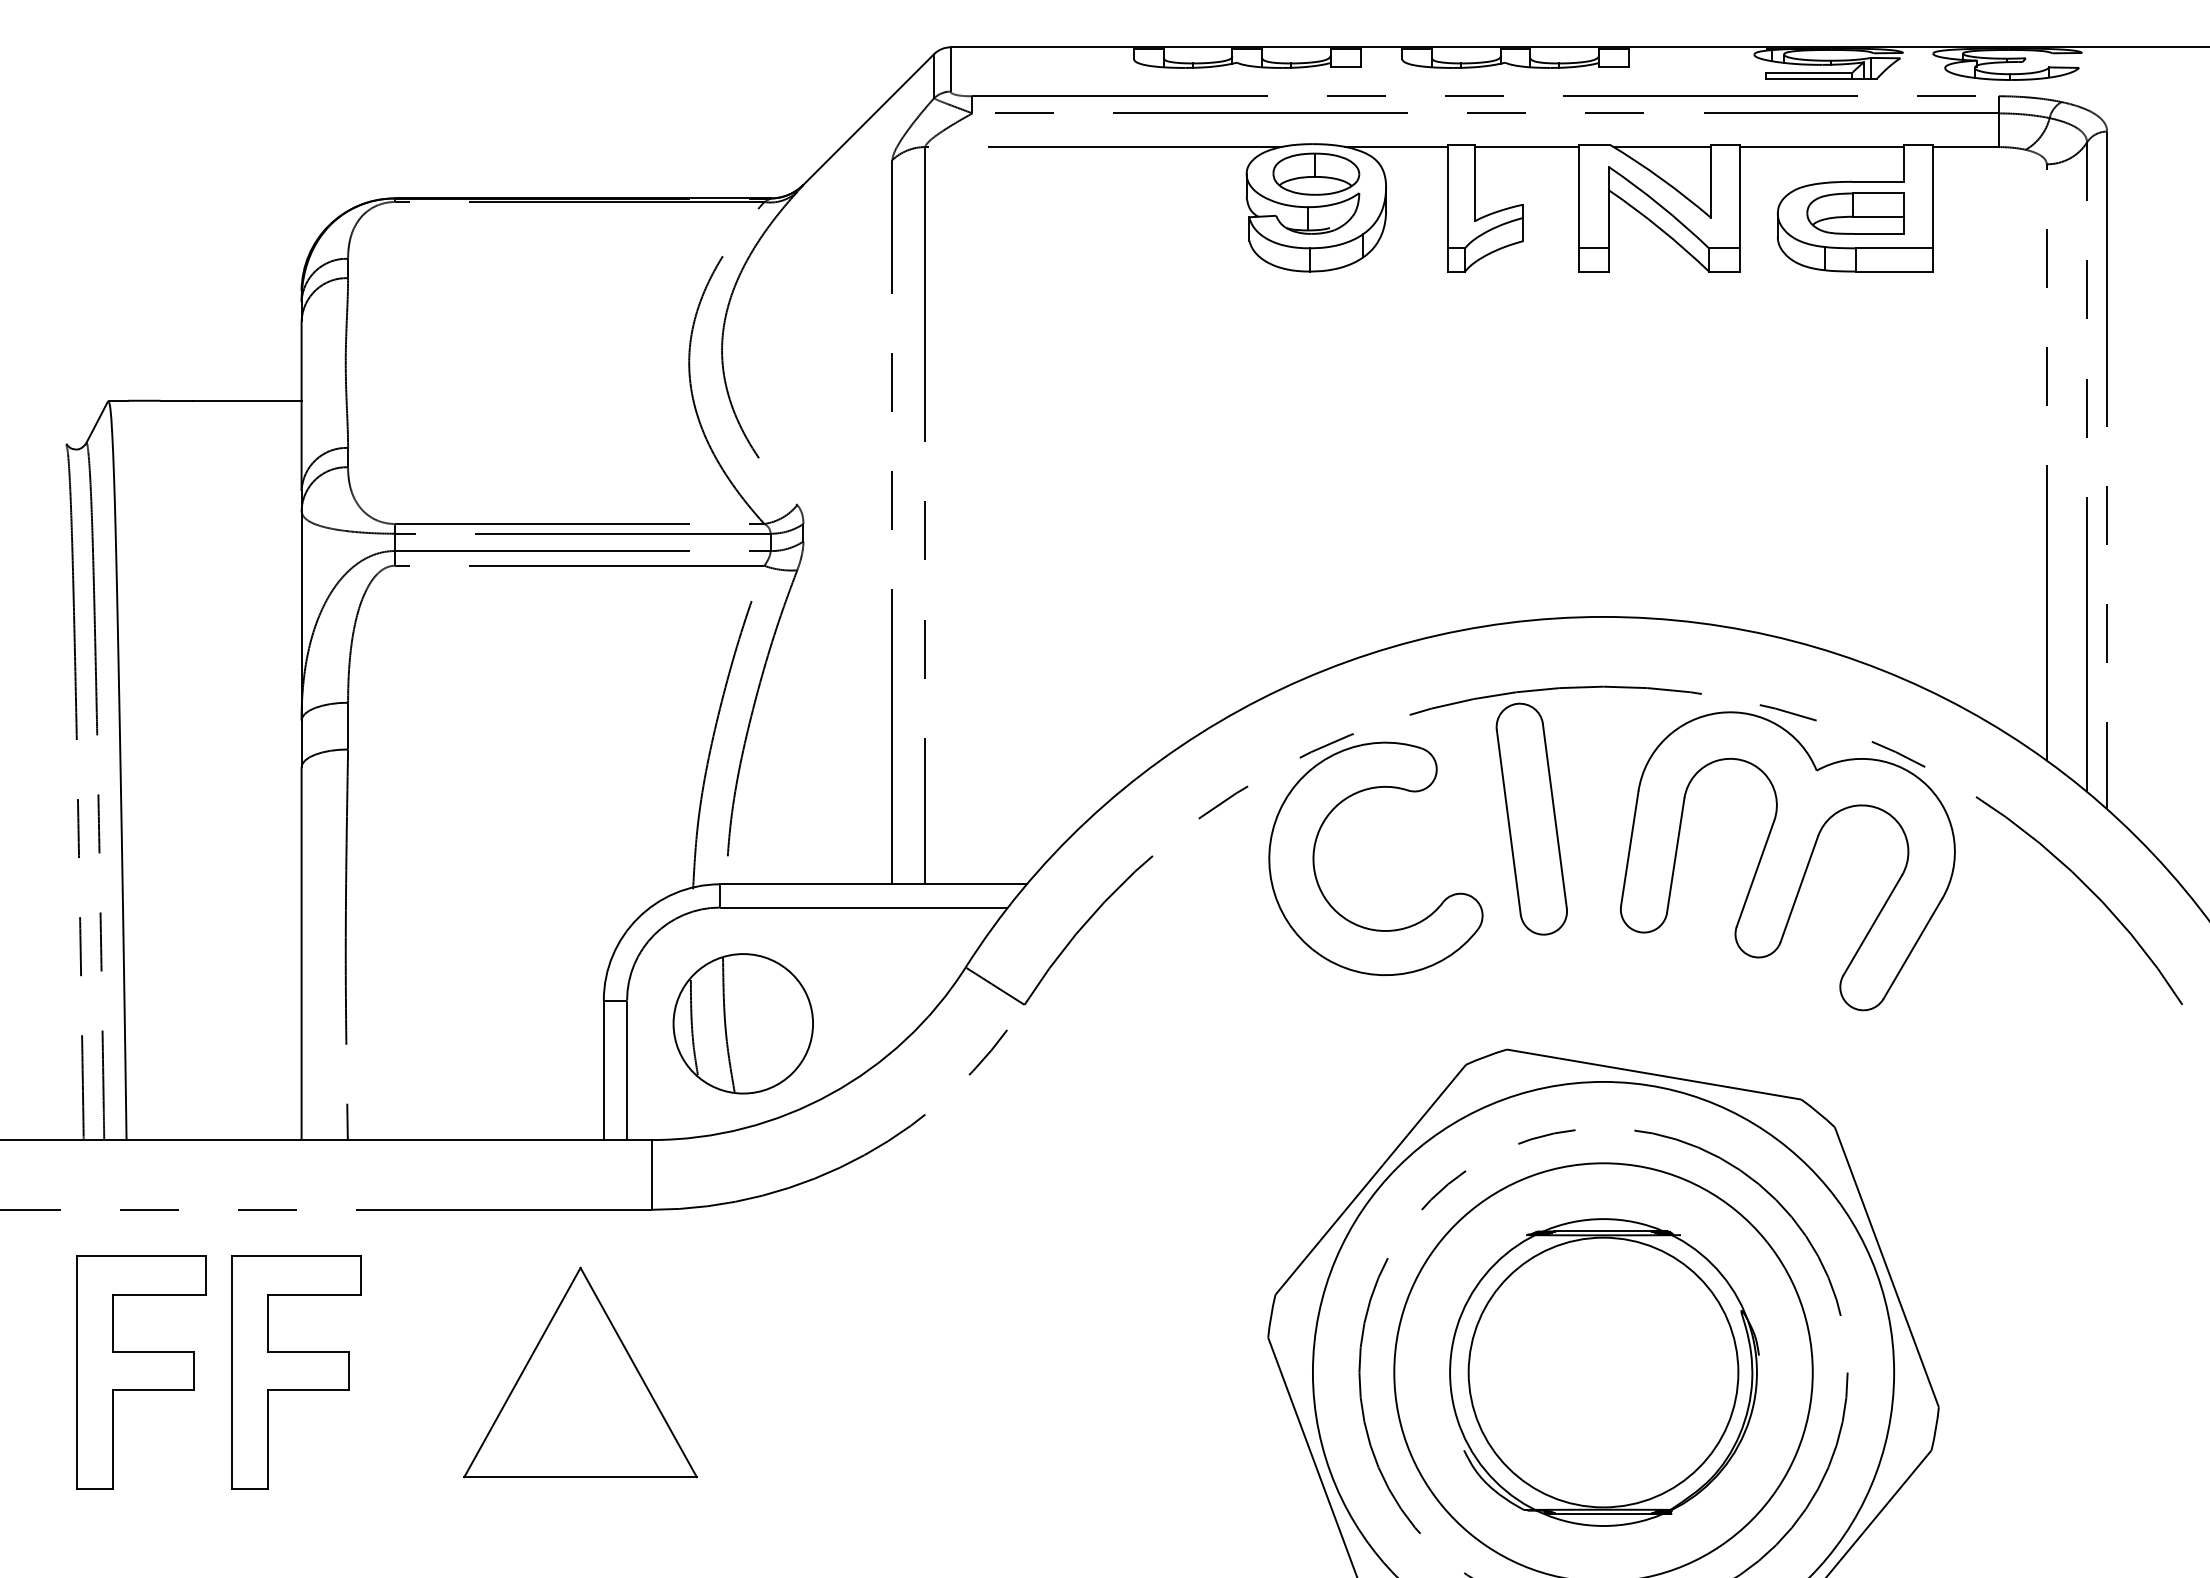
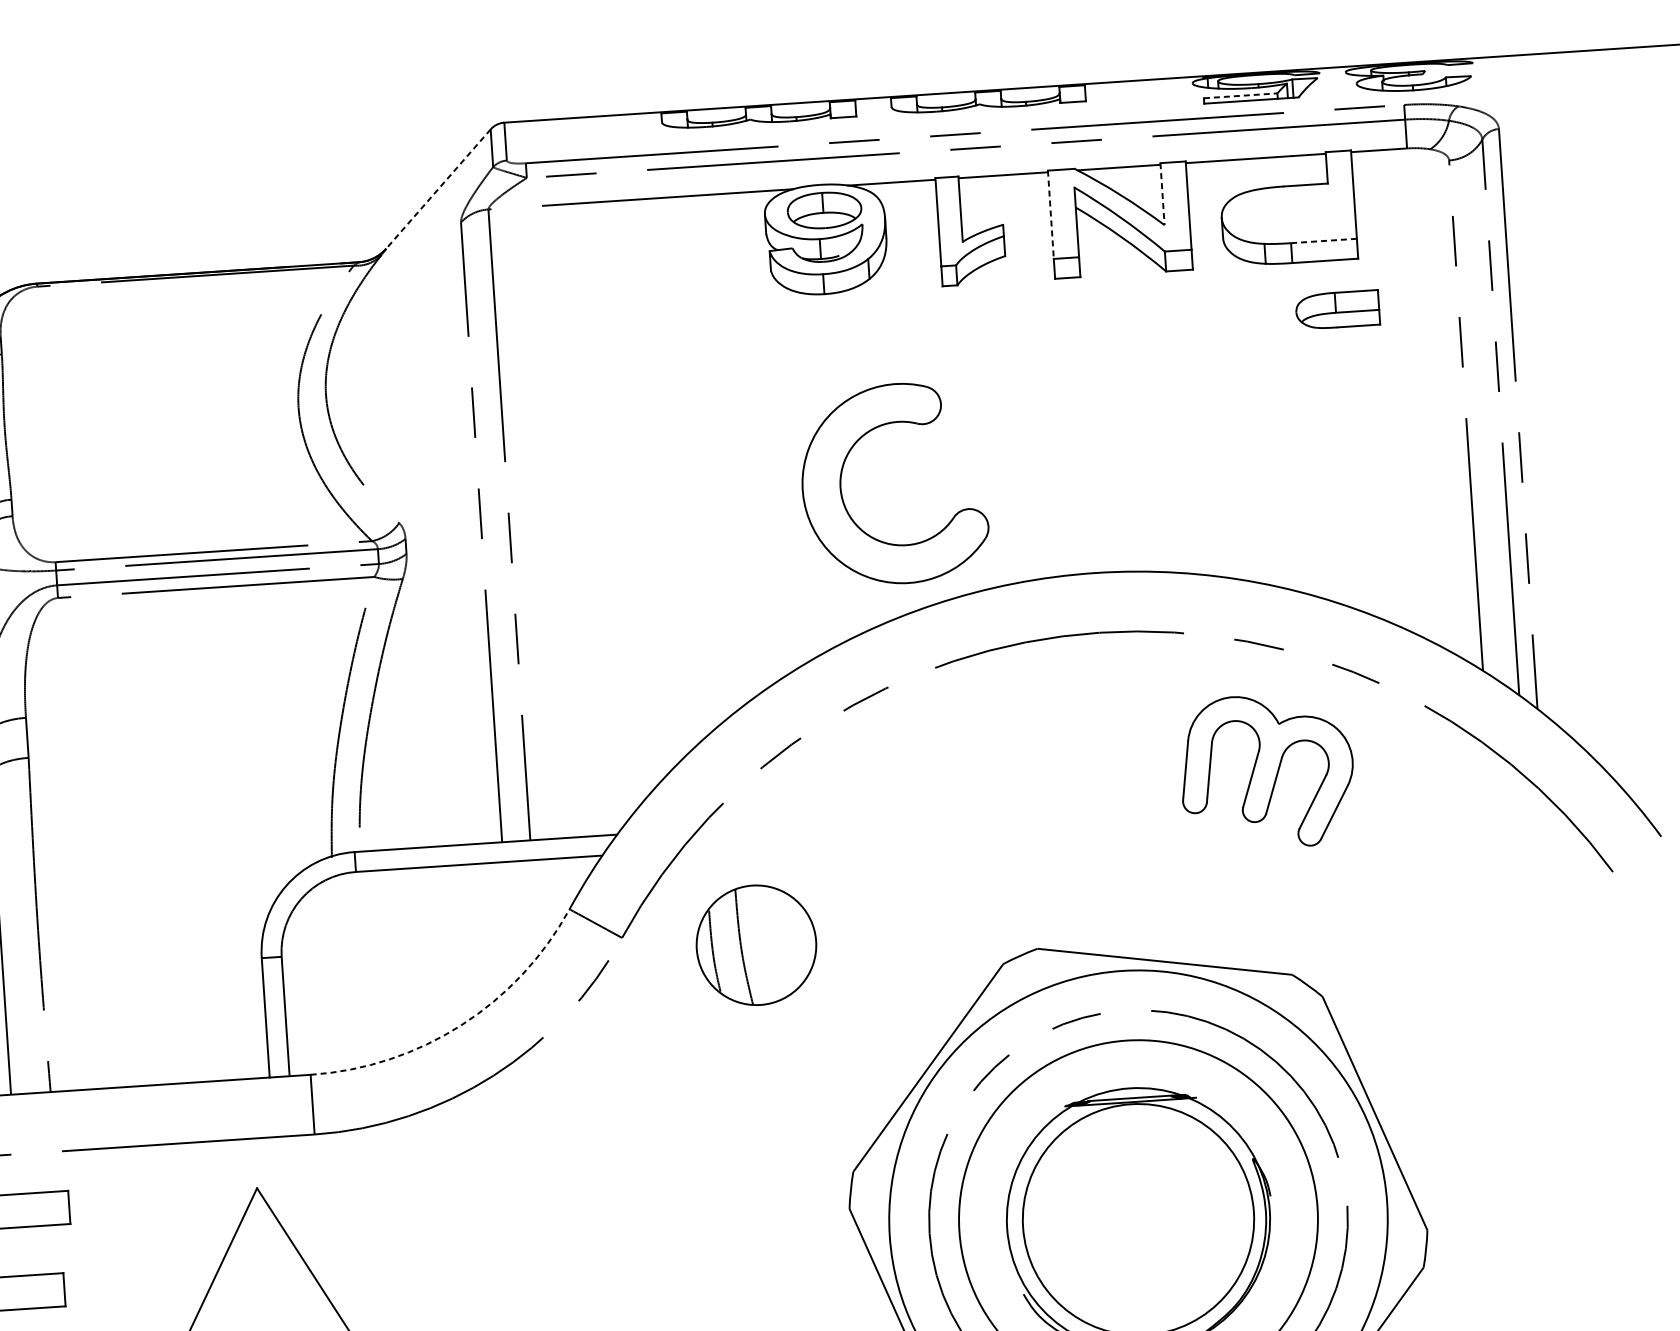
line: (1809, 73) -> (1240, 96), solid -> dashed
line: (868, 119) -> (438, 189), solid -> dashed
line: (1710, 181) -> (1162, 194), solid -> dashed
line: (1579, 196) -> (1051, 214), solid -> dashed
part: (1855, 213) -> (1337, 309), moved
line: (1895, 248) -> (1324, 241), solid -> dashed
part: (1531, 818) -> (1045, 749), removed
part: (1315, 848) -> (841, 478), moved
part: (1787, 861) -> (1266, 771), size x0.6
part: (742, 1023) -> (755, 945), moved
arc: (830, 1094) -> (461, 1025), solid -> dashed

